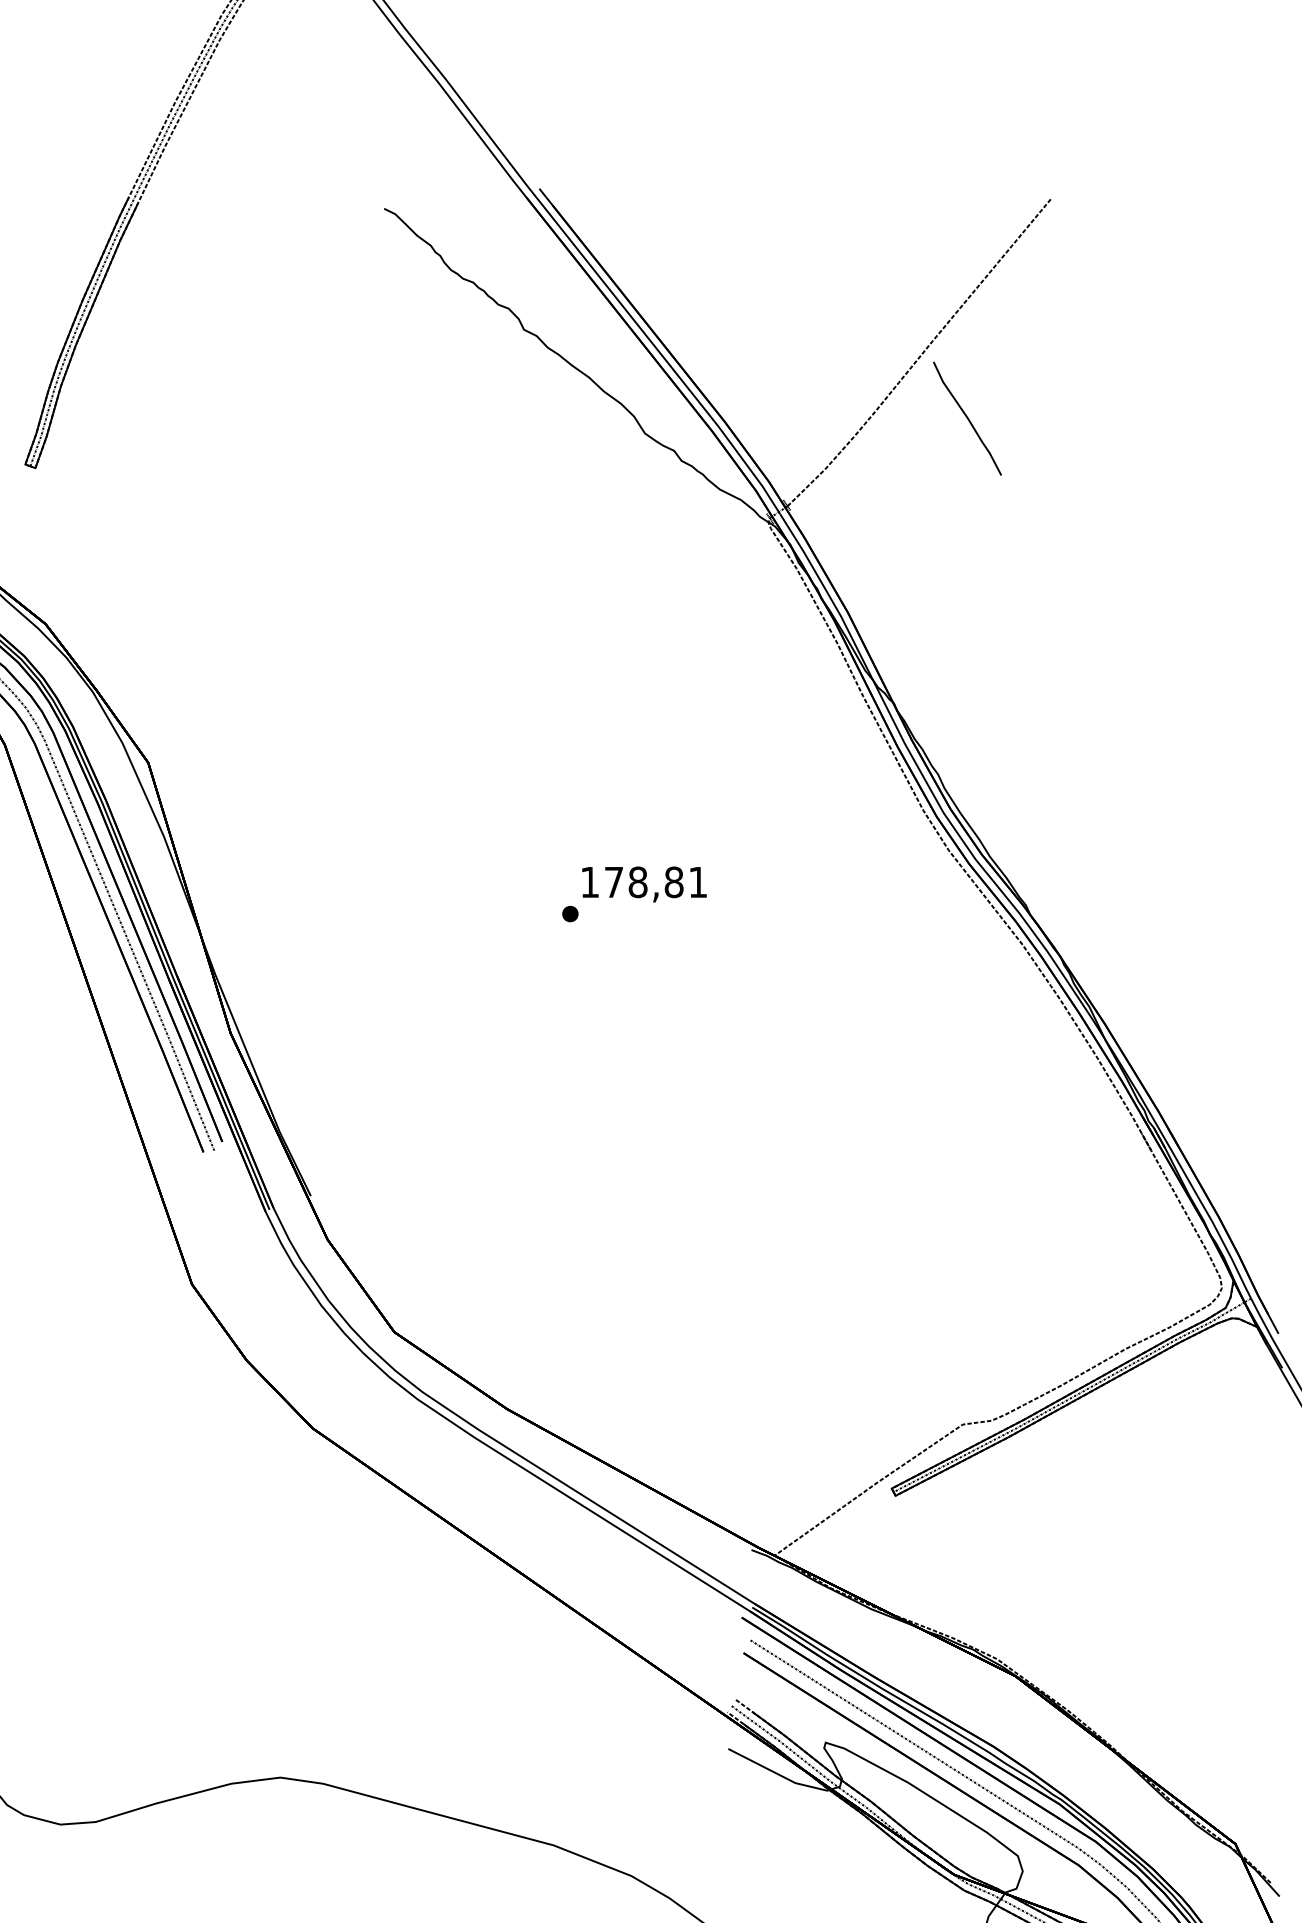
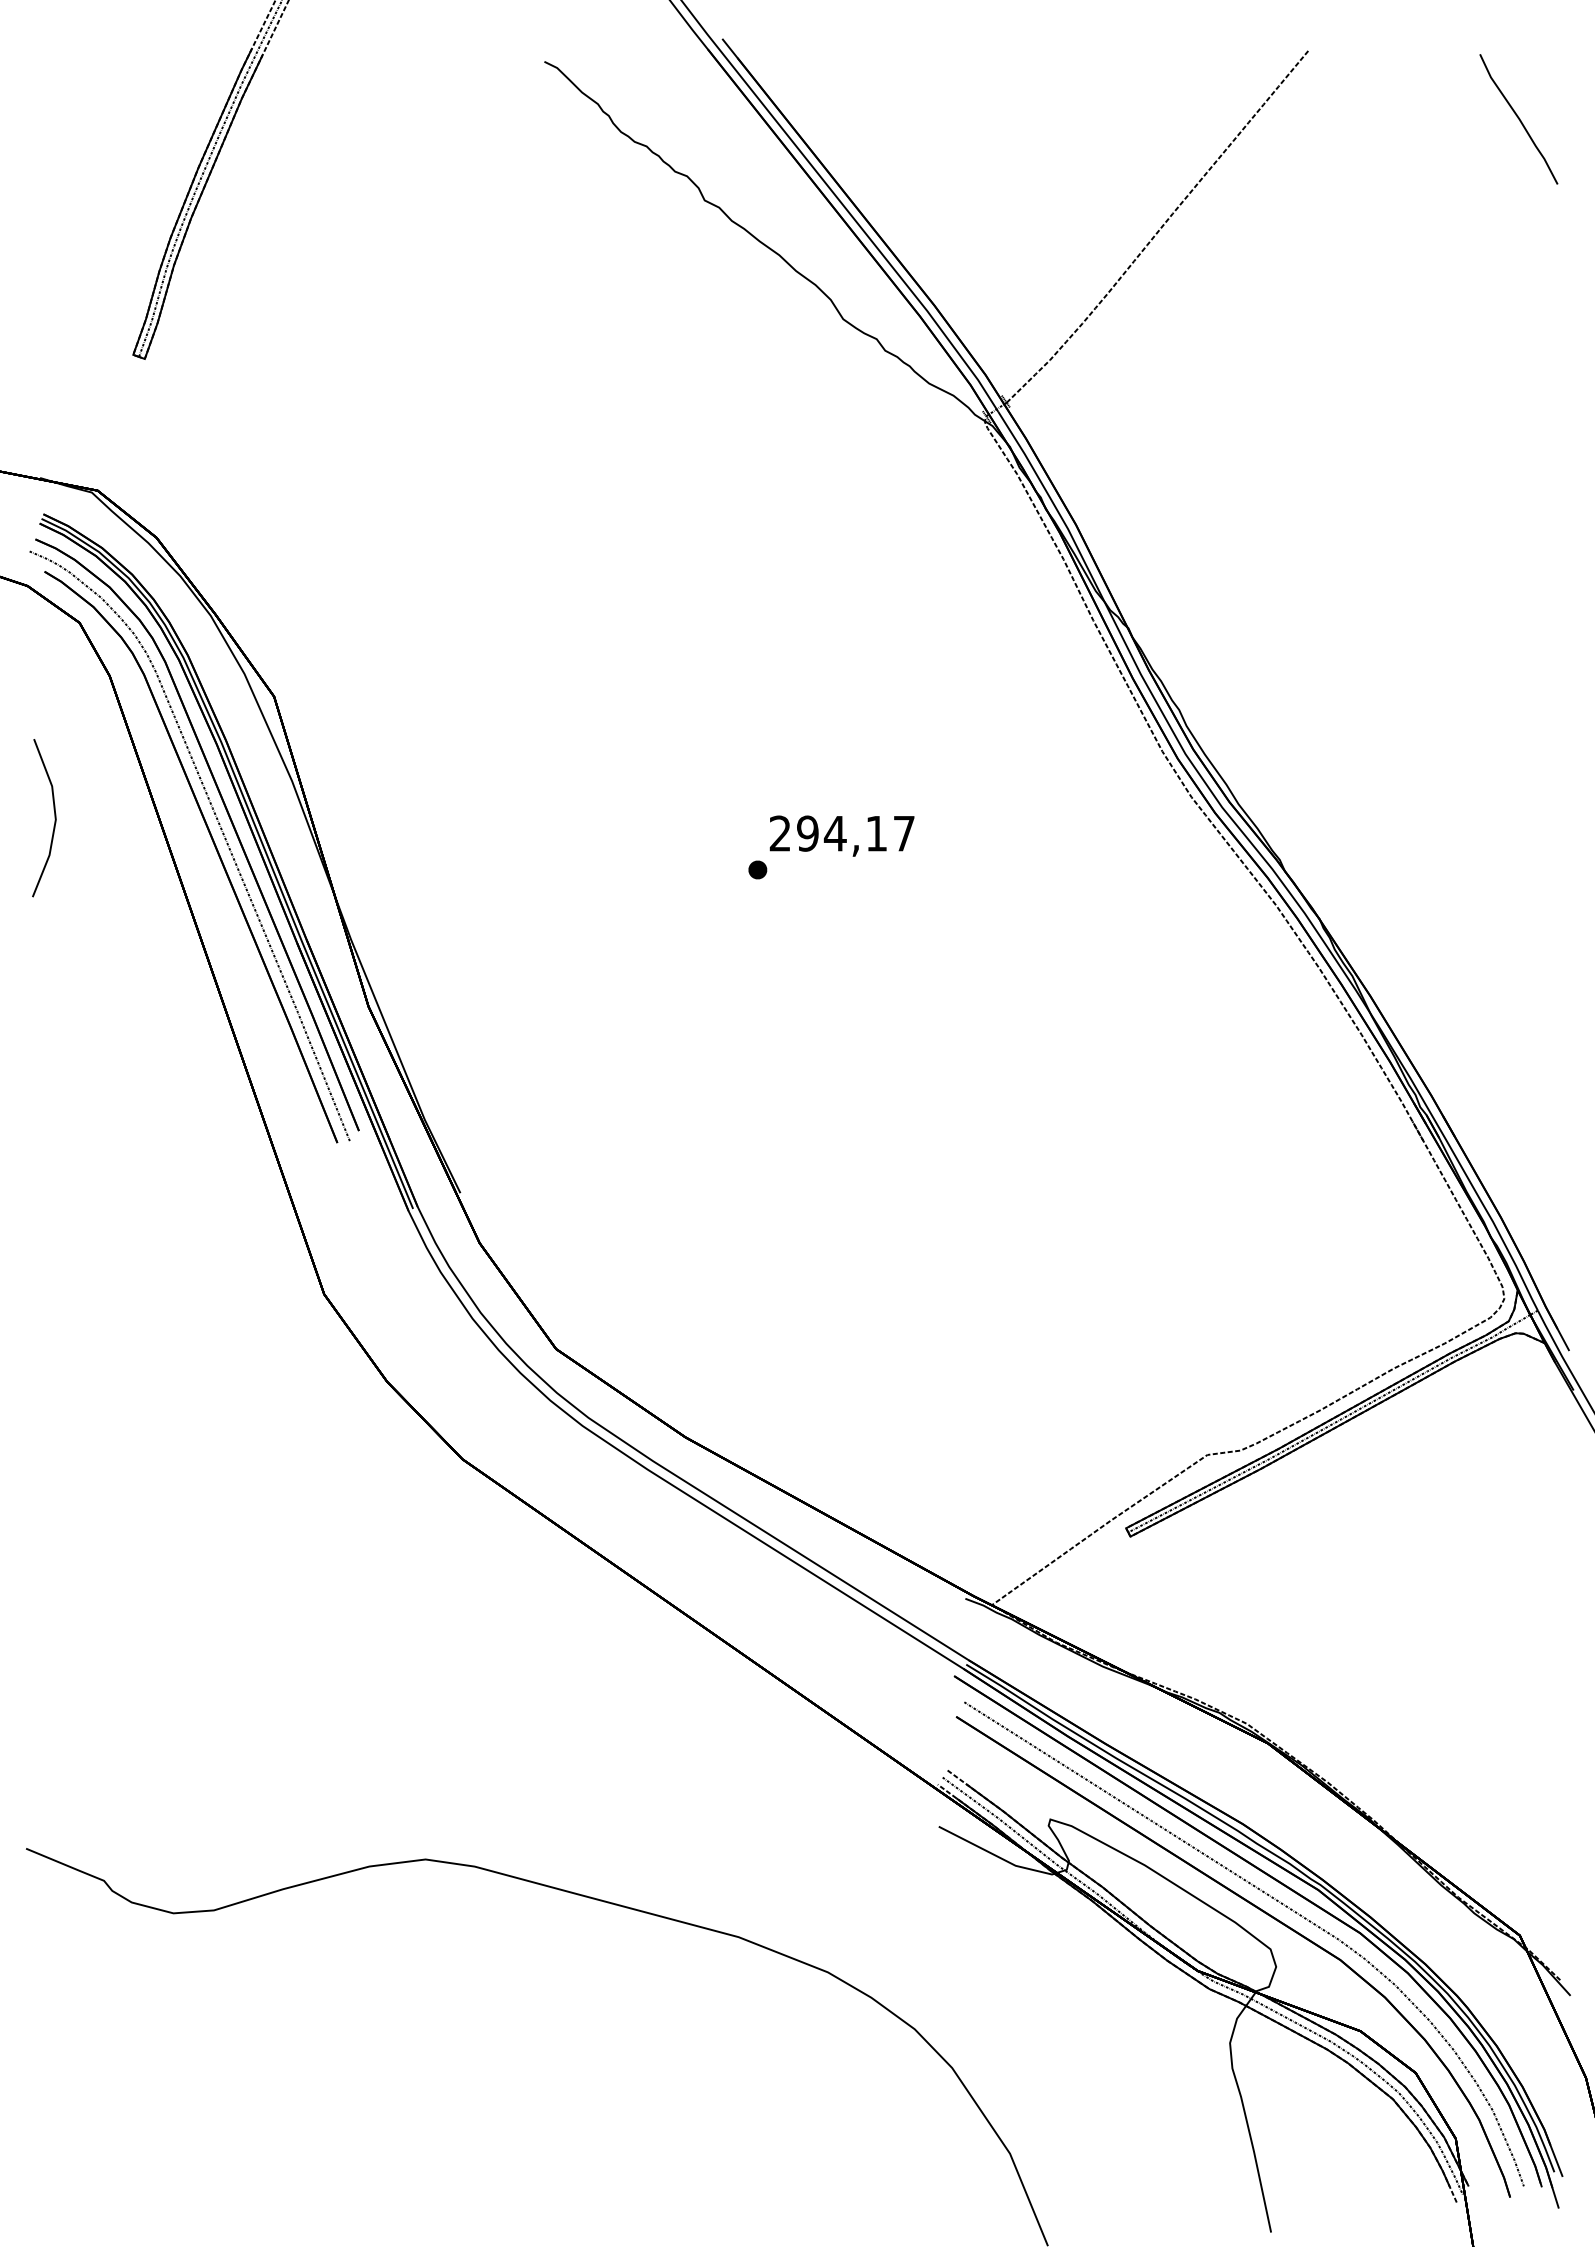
curve: (967, 418) -> (1518, 119), moved
text: (643, 882) -> (841, 833), 178,81 -> 294,17

